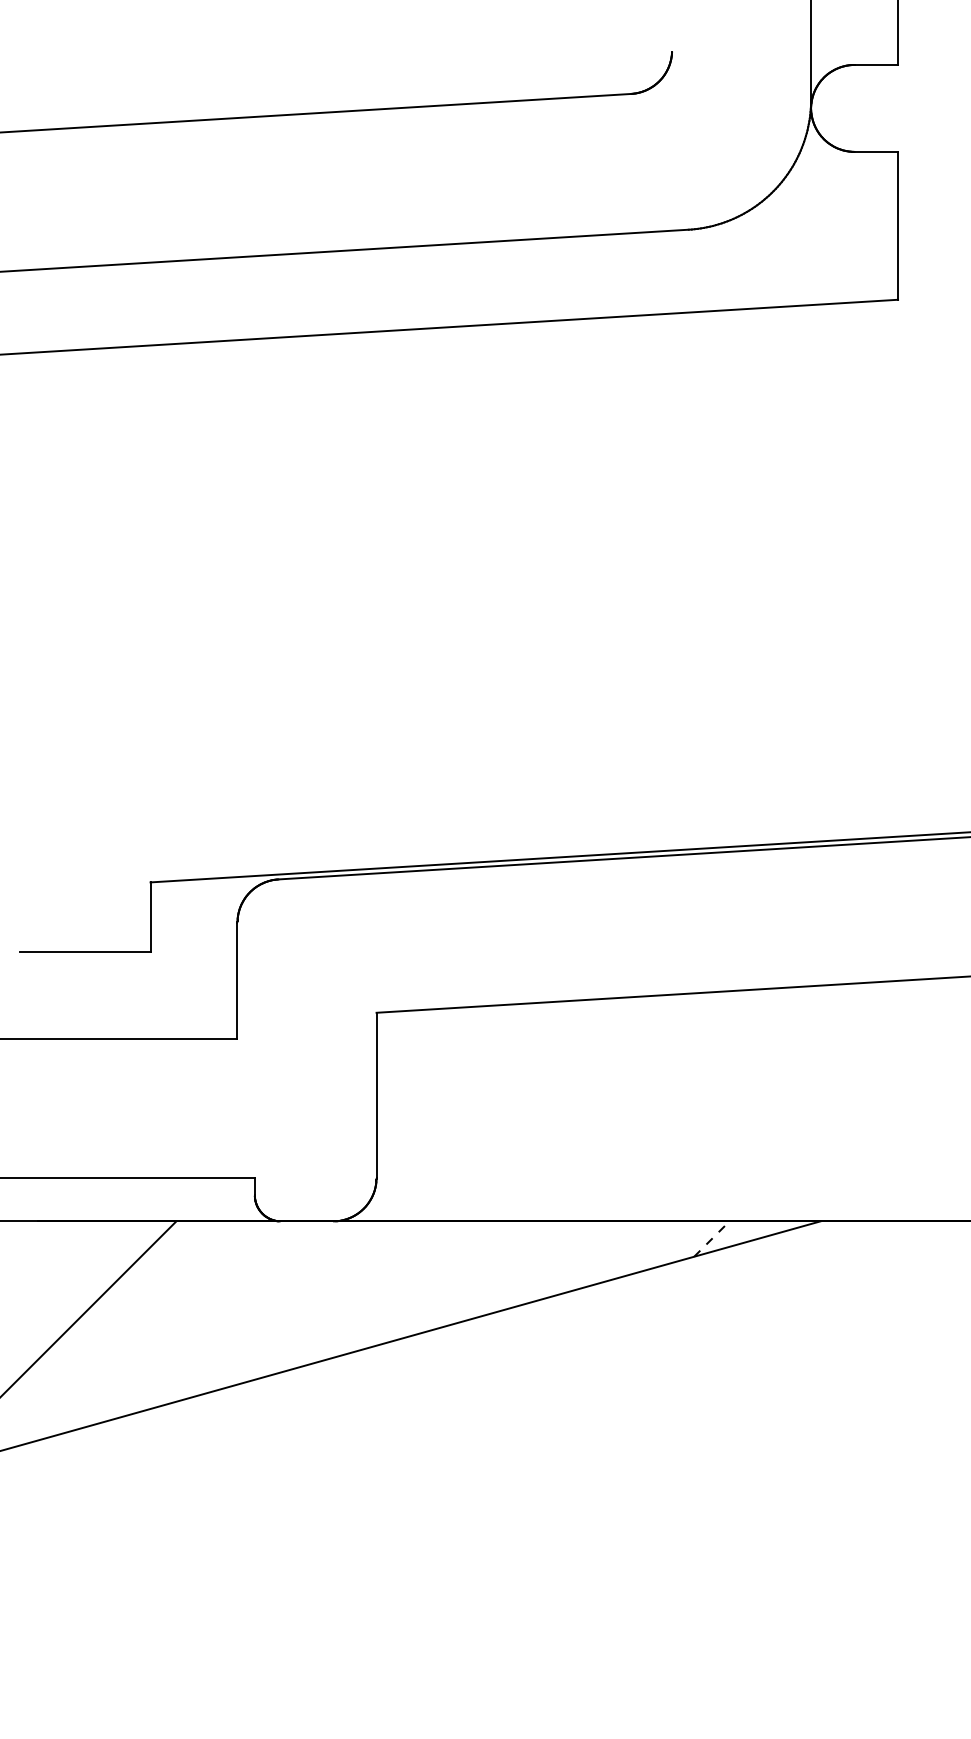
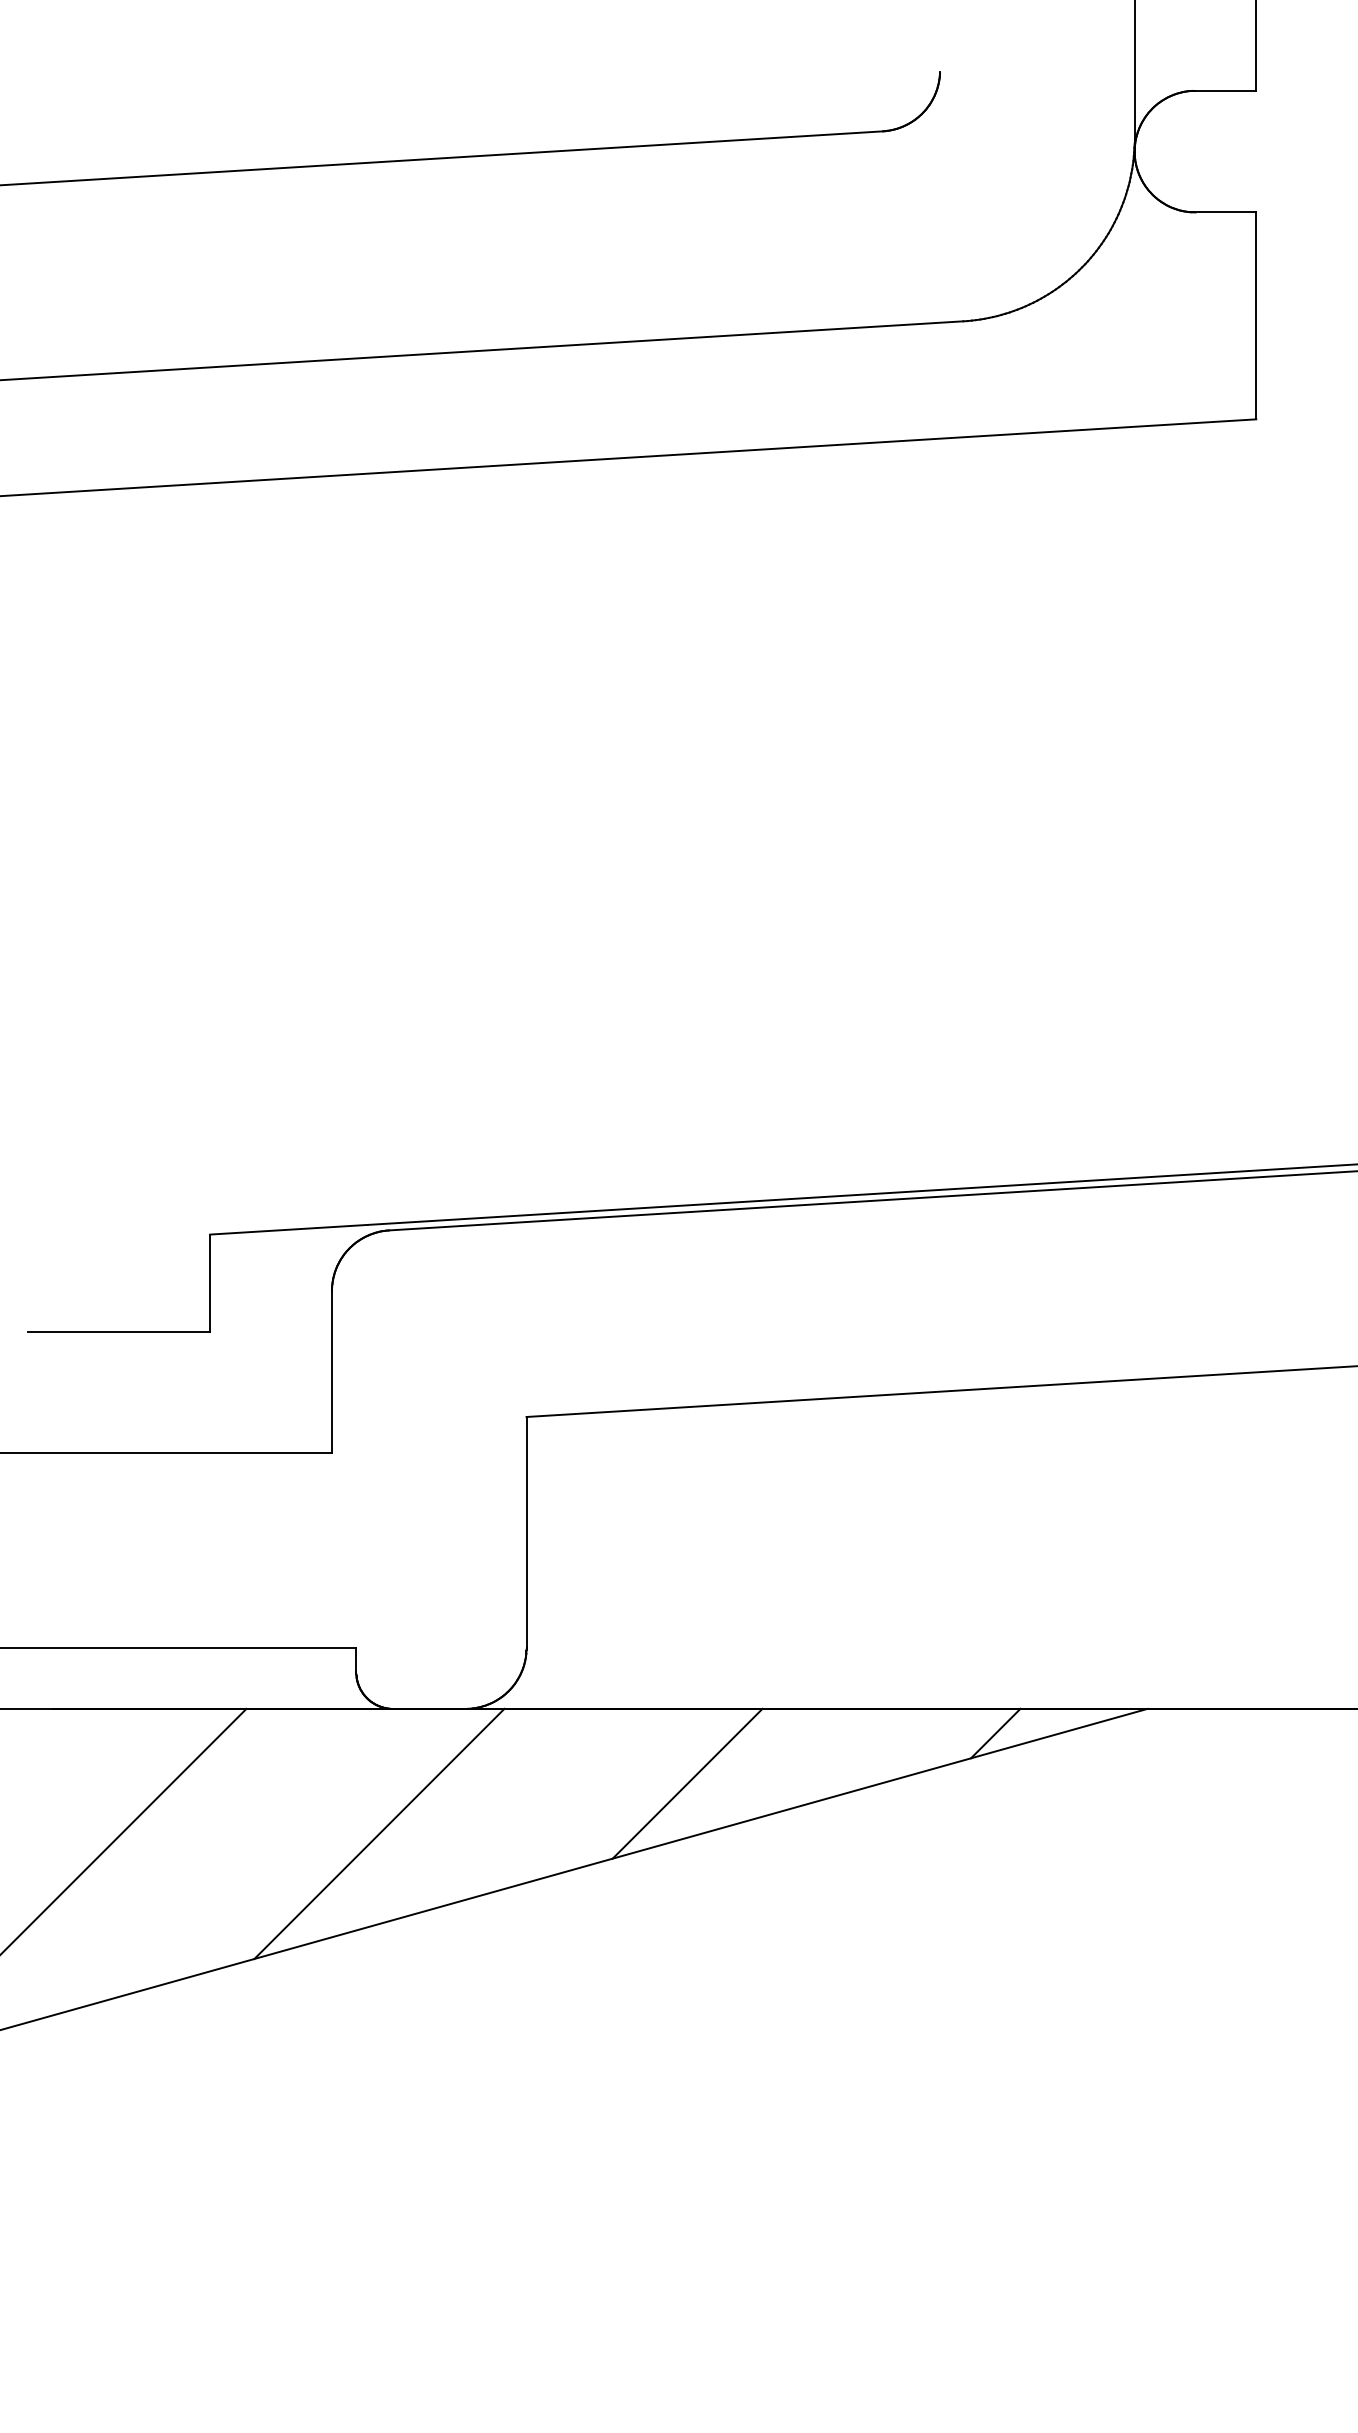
line: (712, 1238) -> (996, 1733), dashed -> solid
line: (491, 1274) -> (687, 1783), added
line: (271, 1310) -> (379, 1833), added

